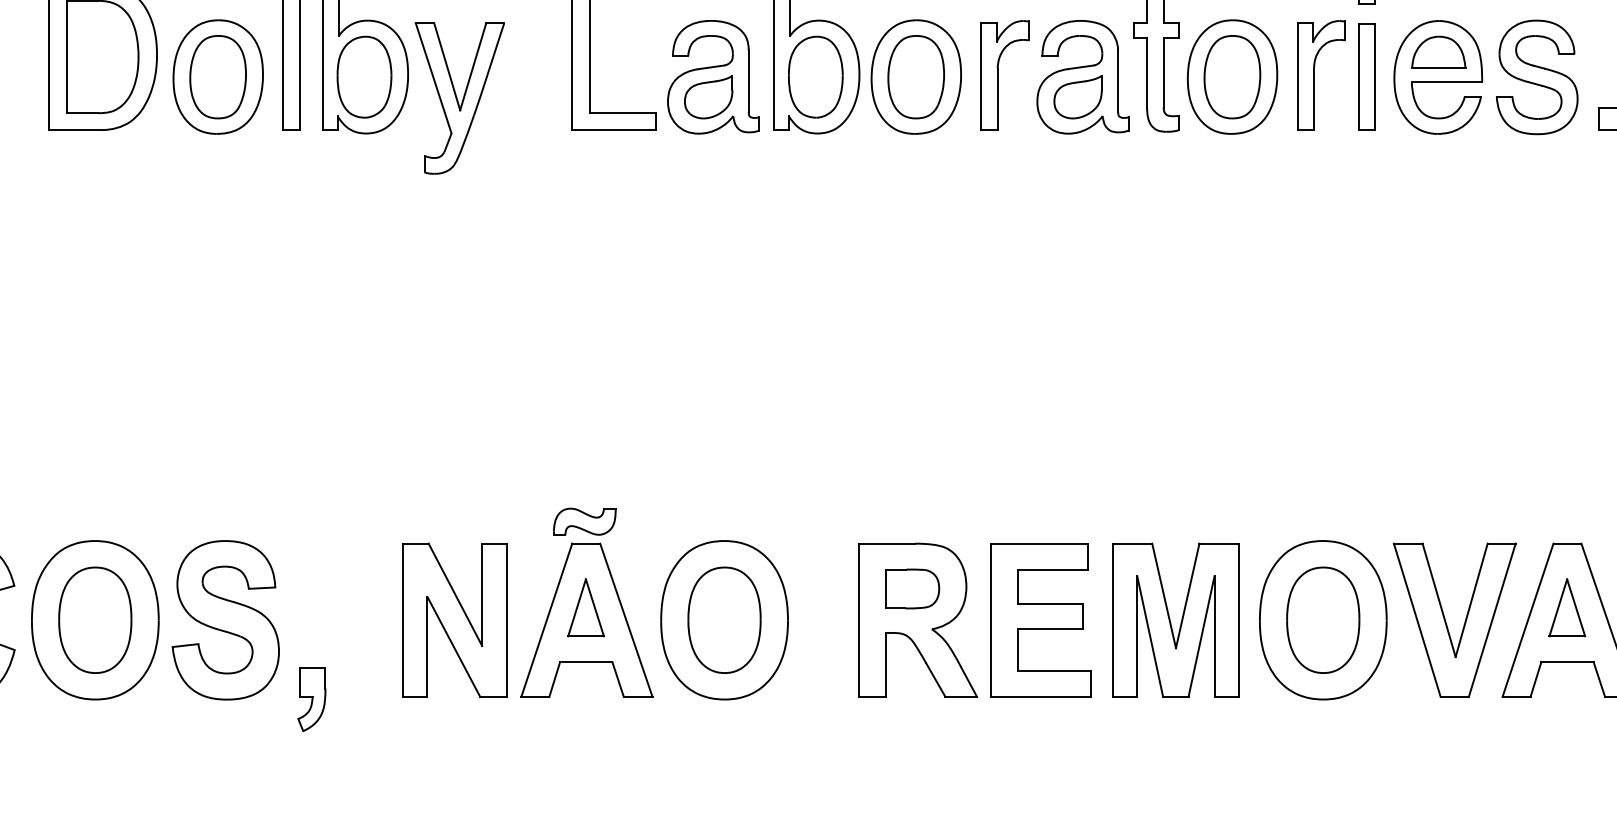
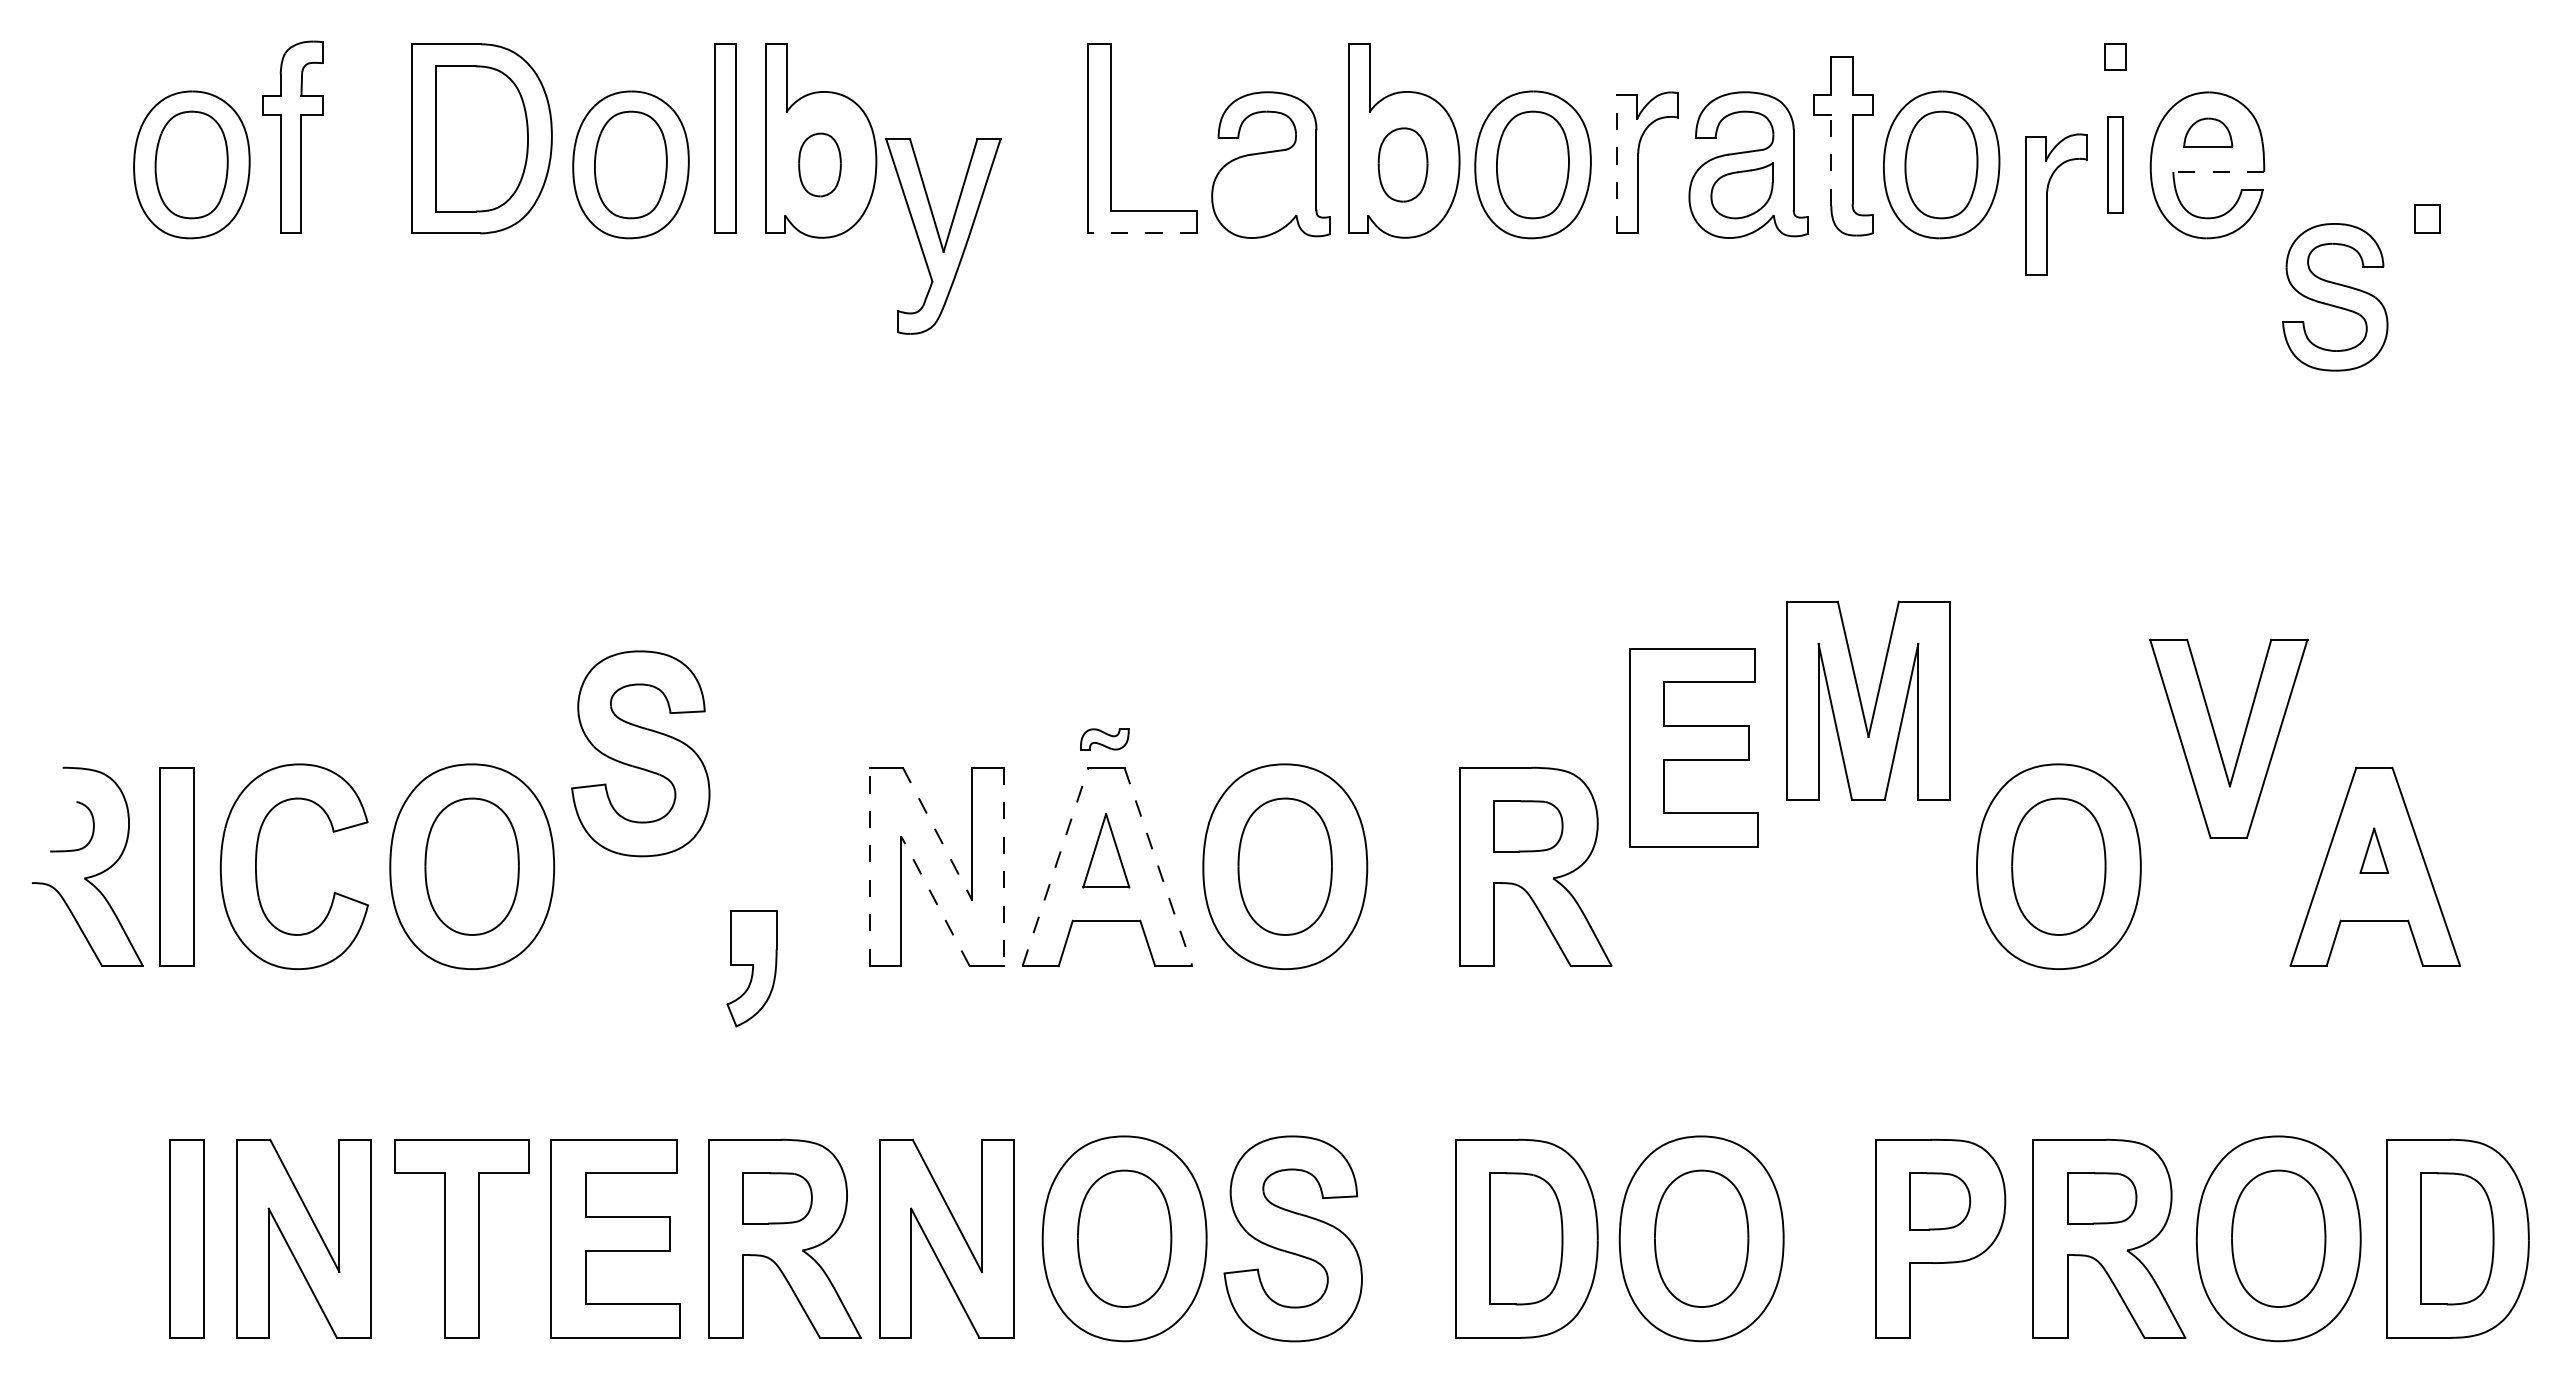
part: (1439, 52) -> (2208, 132), size x0.7
line: (1147, 73) -> (1831, 160), solid -> dashed
part: (1314, 75) -> (2047, 204), moved
part: (364, 76) -> (819, 164), size x0.6
part: (815, 76) -> (1402, 164), size x0.7
line: (981, 76) -> (1617, 164), solid -> dashed
part: (1367, 76) -> (2115, 164), size x0.7
part: (1537, 77) -> (2335, 297), moved
line: (1446, 82) -> (2218, 171), solid -> dashed
part: (708, 96) -> (1264, 190), removed
part: (460, 98) -> (943, 236), moved
line: (614, 130) -> (1142, 233), solid -> dashed
part: (584, 521) -> (1104, 739), size x0.6
line: (455, 594) -> (937, 833), solid -> dashed
part: (1567, 607) -> (2374, 850), size x0.6
part: (225, 620) -> (640, 753), moved
line: (402, 620) -> (869, 866), solid -> dashed
line: (506, 620) -> (1003, 867), solid -> dashed
line: (546, 620) -> (1055, 866), solid -> dashed
line: (626, 620) -> (1158, 866), solid -> dashed
part: (1040, 620) -> (1693, 747), moved
part: (1170, 620) -> (1861, 700), moved
part: (1446, 623) -> (2218, 742), moved
line: (453, 646) -> (935, 900), solid -> dashed
part: (311, 699) -> (751, 968), size x1.4

